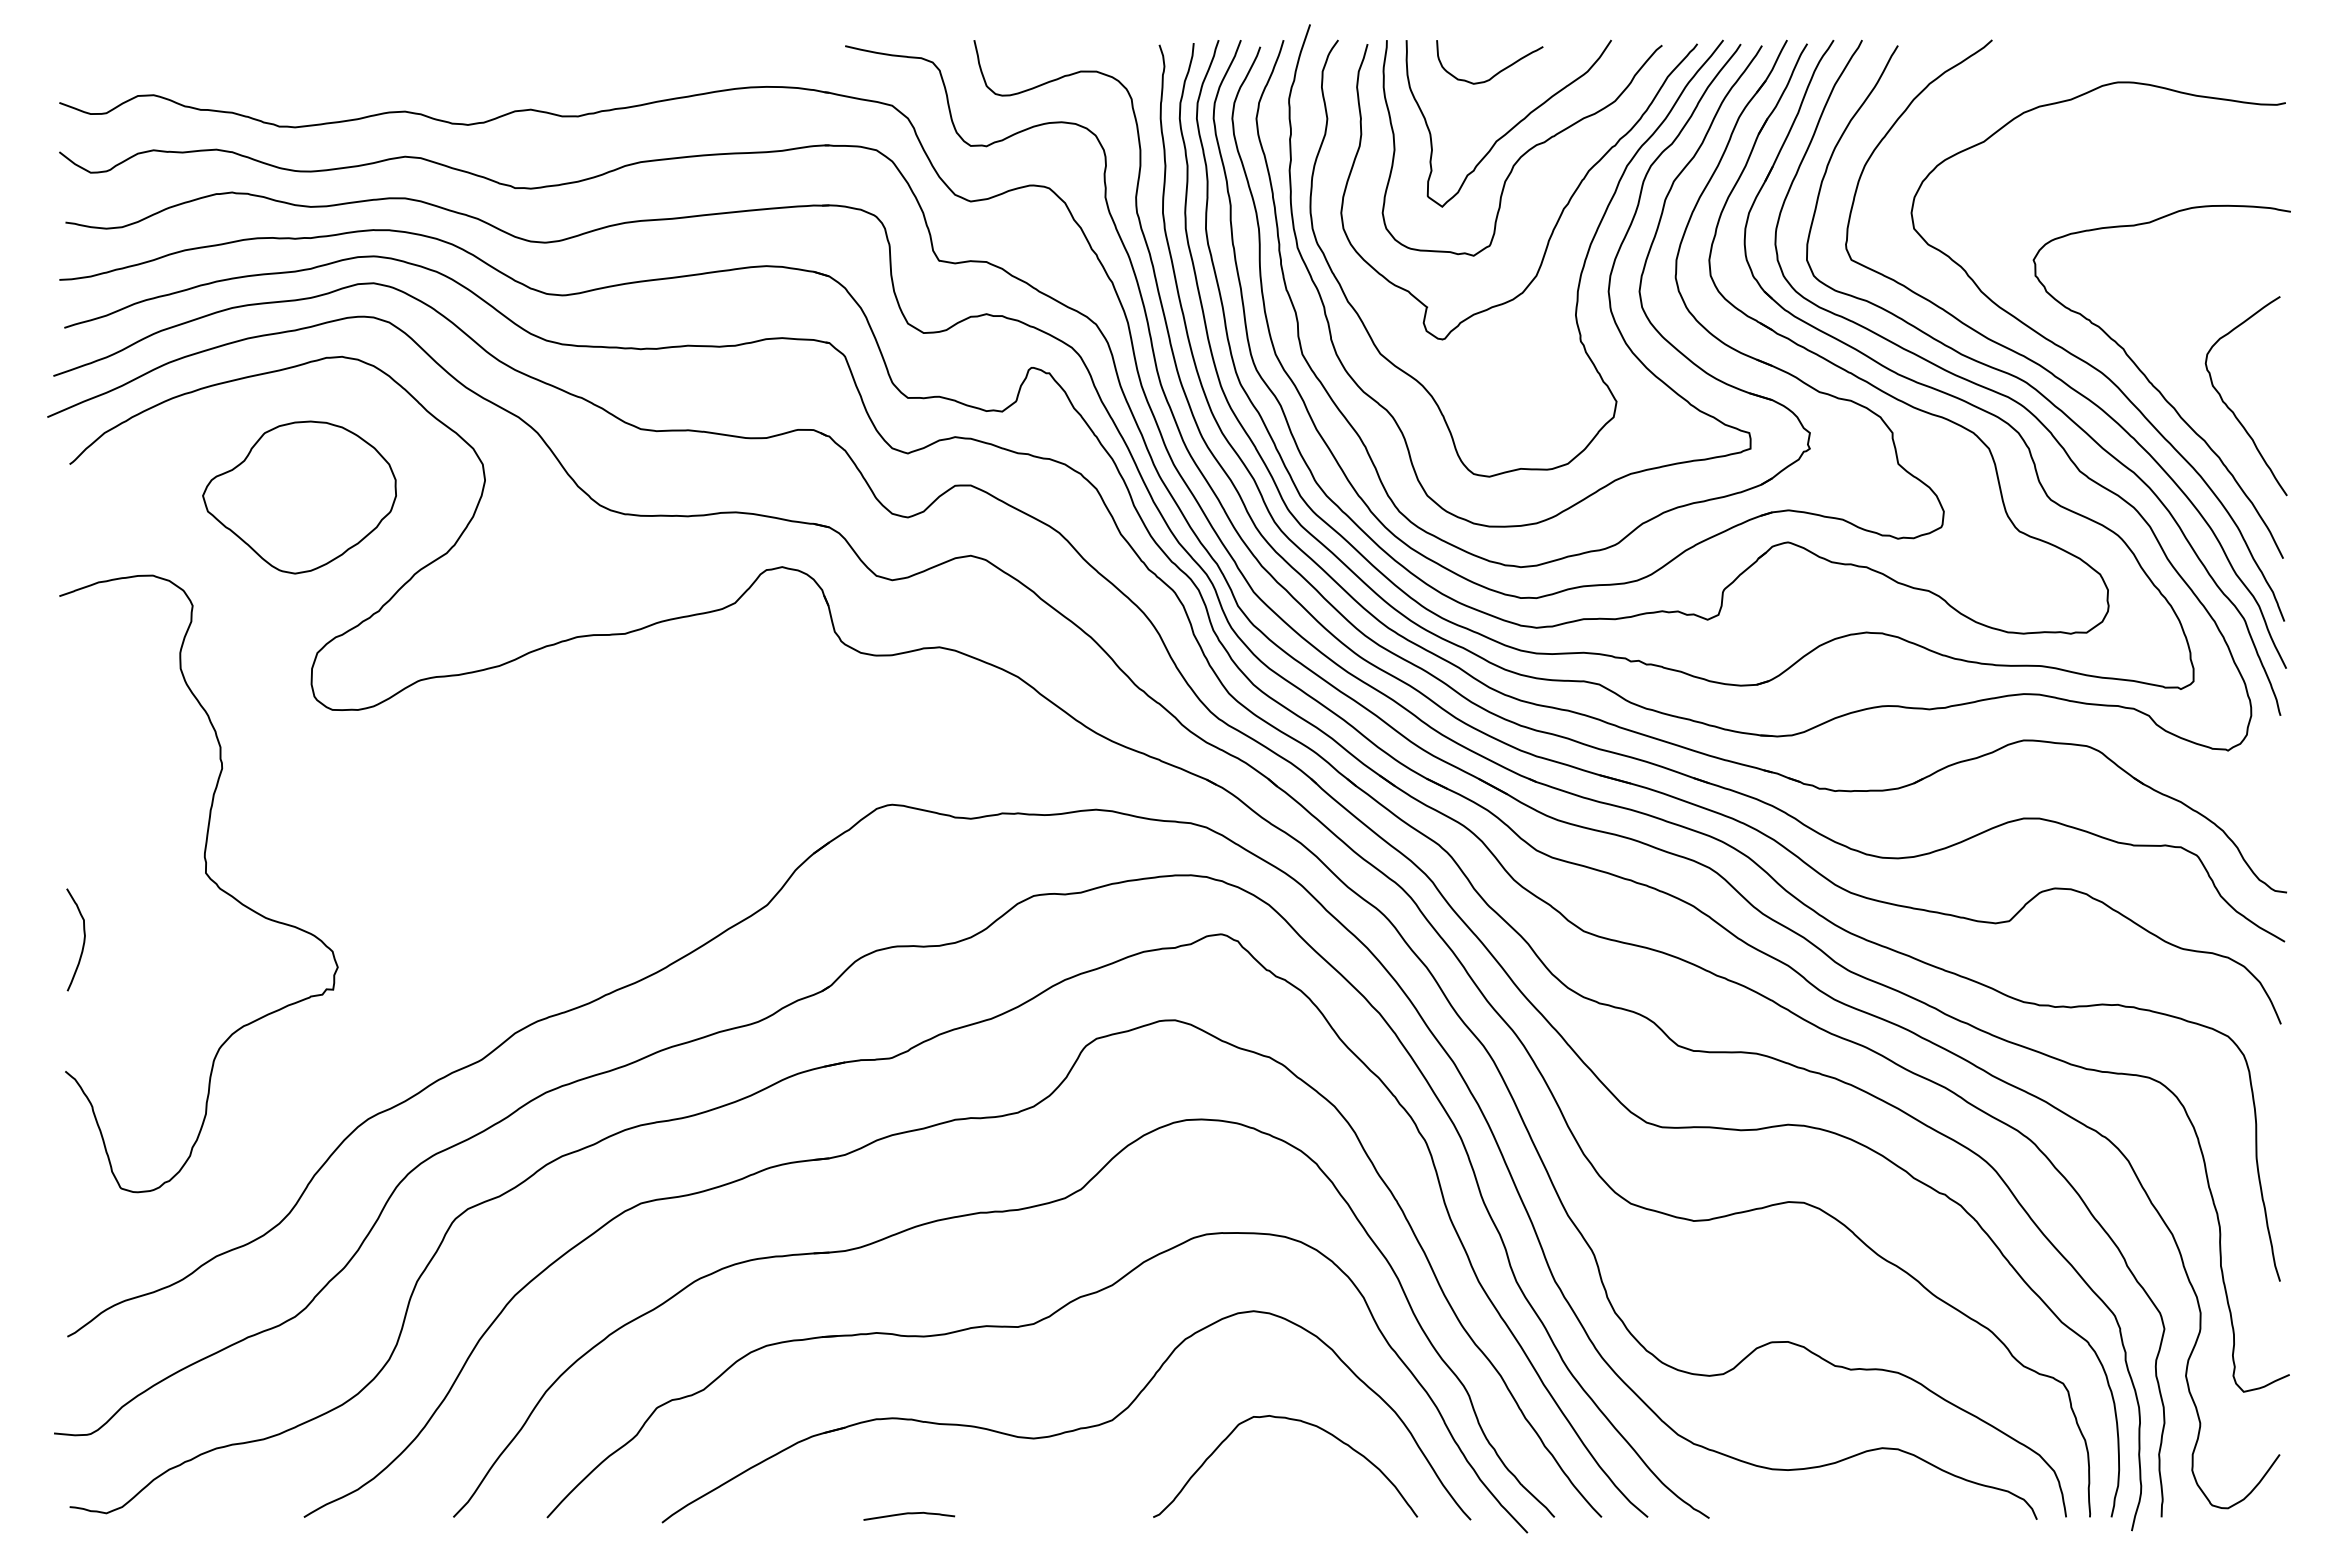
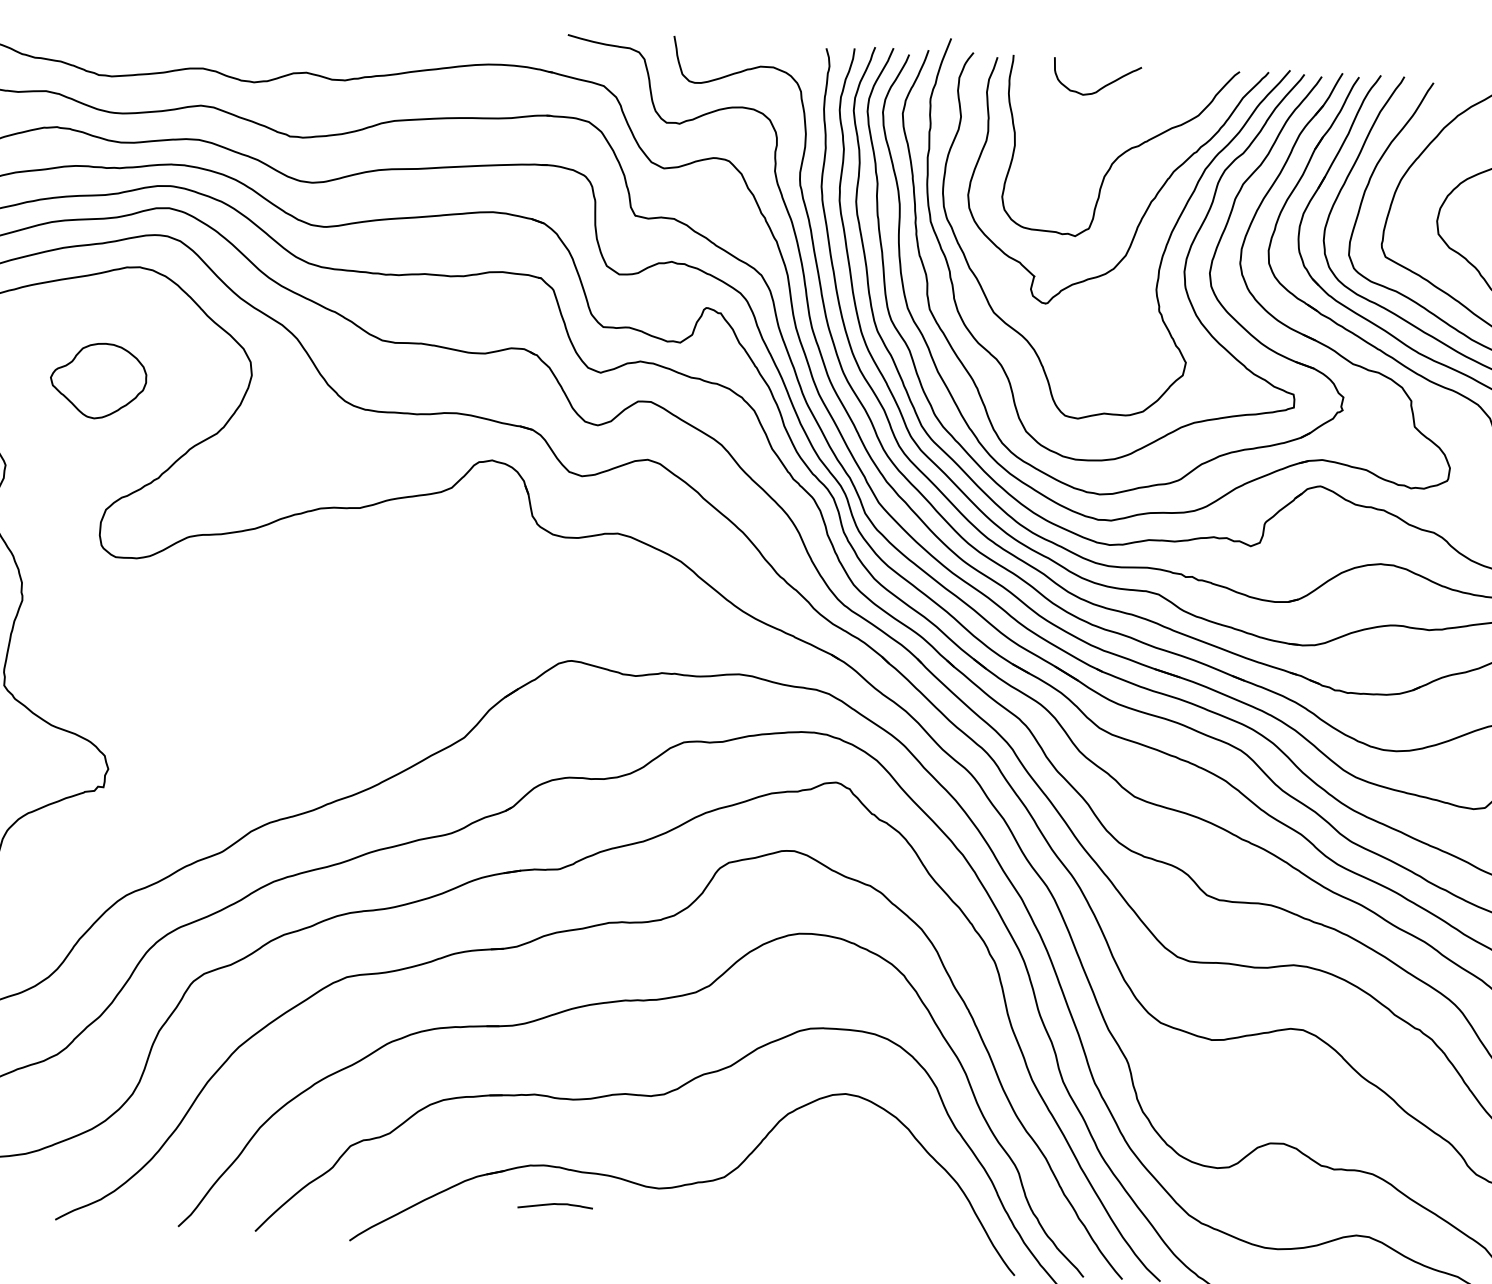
curve: (1510, 128) -> (1111, 133), removed
part: (299, 497) -> (98, 380), size x0.6
curve: (1291, 1420) -> (871, 1185), removed
curve: (909, 1514) -> (555, 1205), moved

